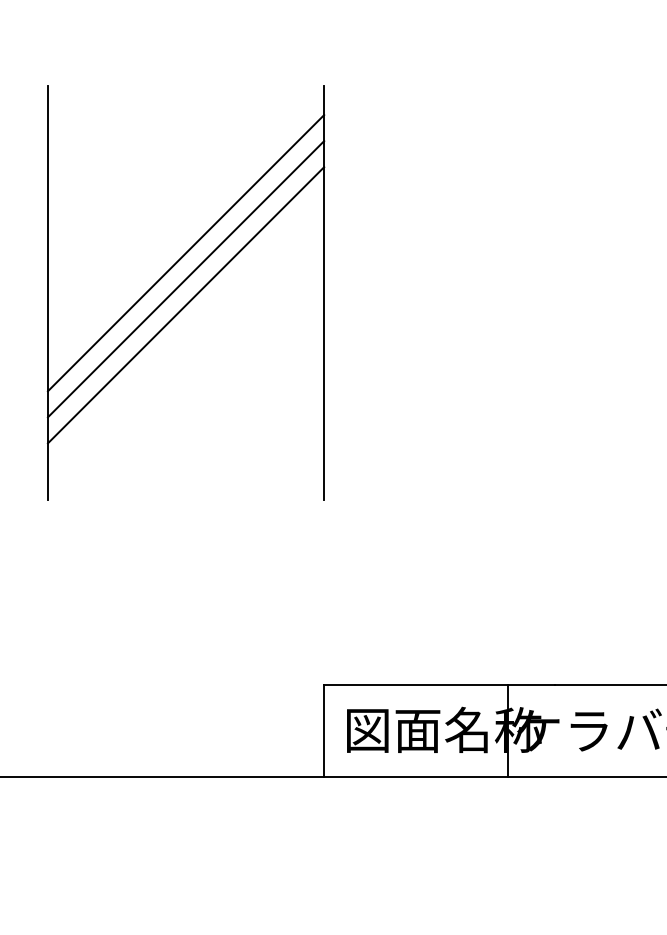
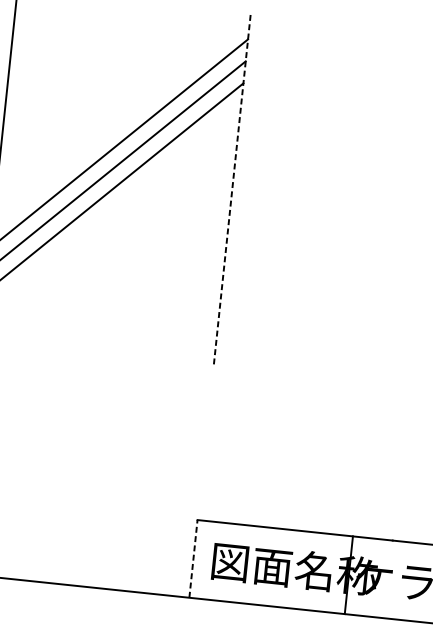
line: (324, 293) -> (232, 190), solid -> dashed
line: (324, 730) -> (193, 558), solid -> dashed

